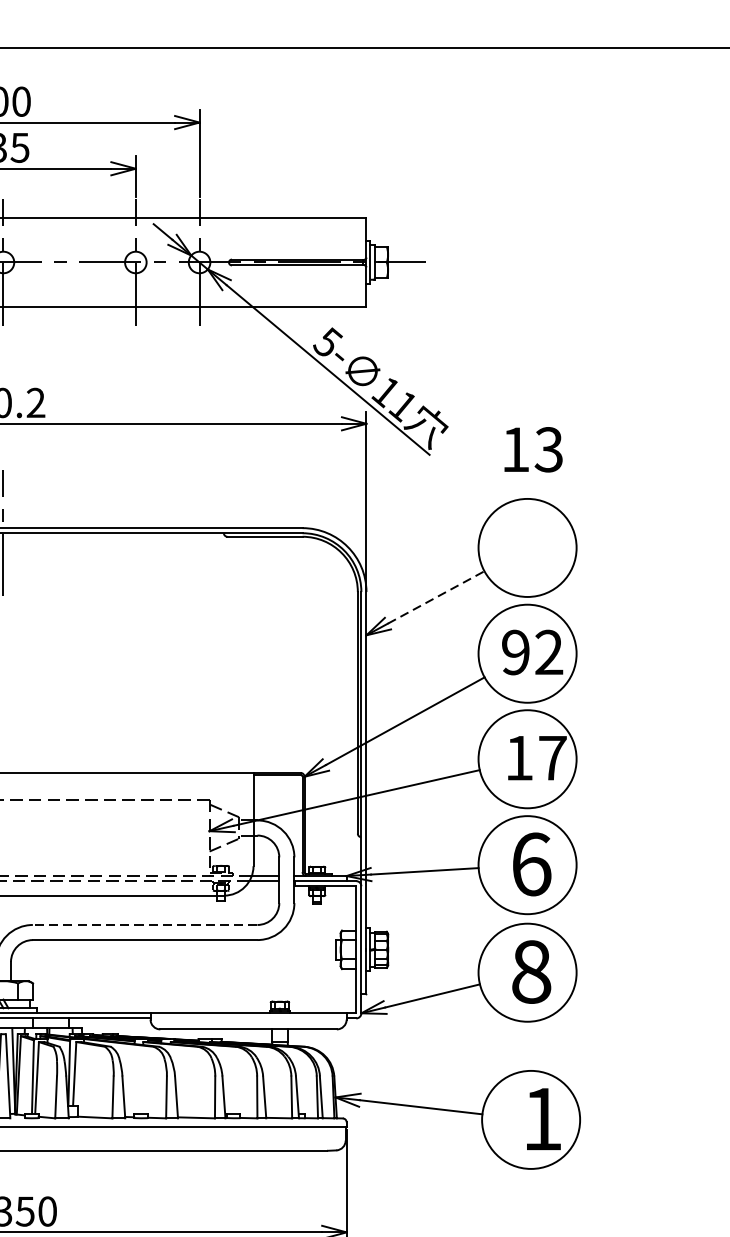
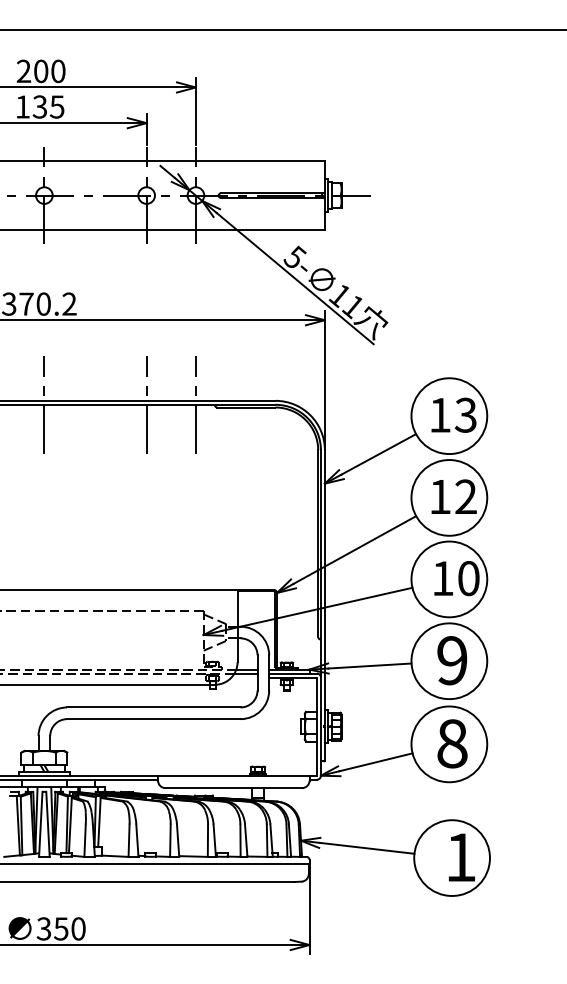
text: (532, 448) -> (453, 414), moved
line: (135, 532) -> (146, 404), added
line: (199, 532) -> (195, 404), added
line: (437, 597) -> (379, 454), dashed -> solid
text: (514, 651) -> (439, 496), 92 -> 12
text: (552, 758) -> (468, 578), 17 -> 10
text: (531, 864) -> (452, 660), 6 -> 9
line: (144, 925) -> (153, 707), dashed -> solid

